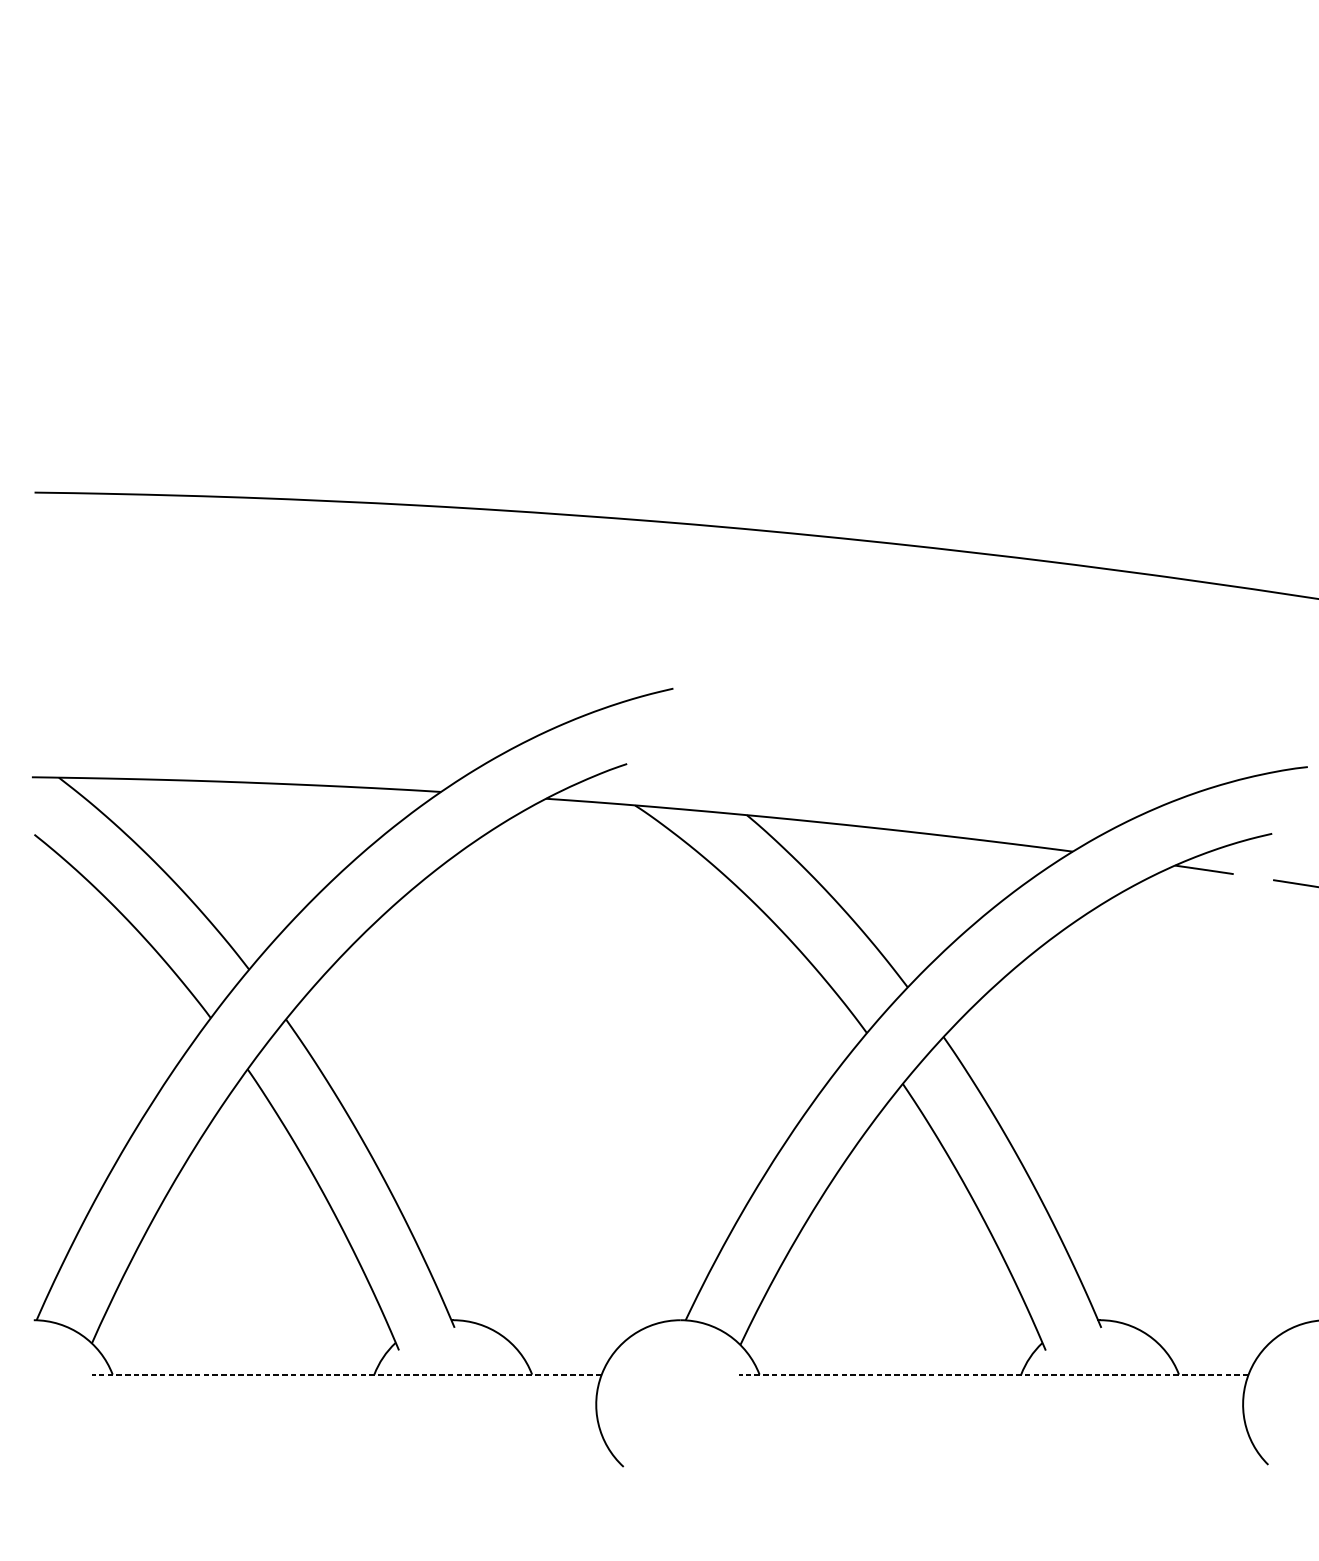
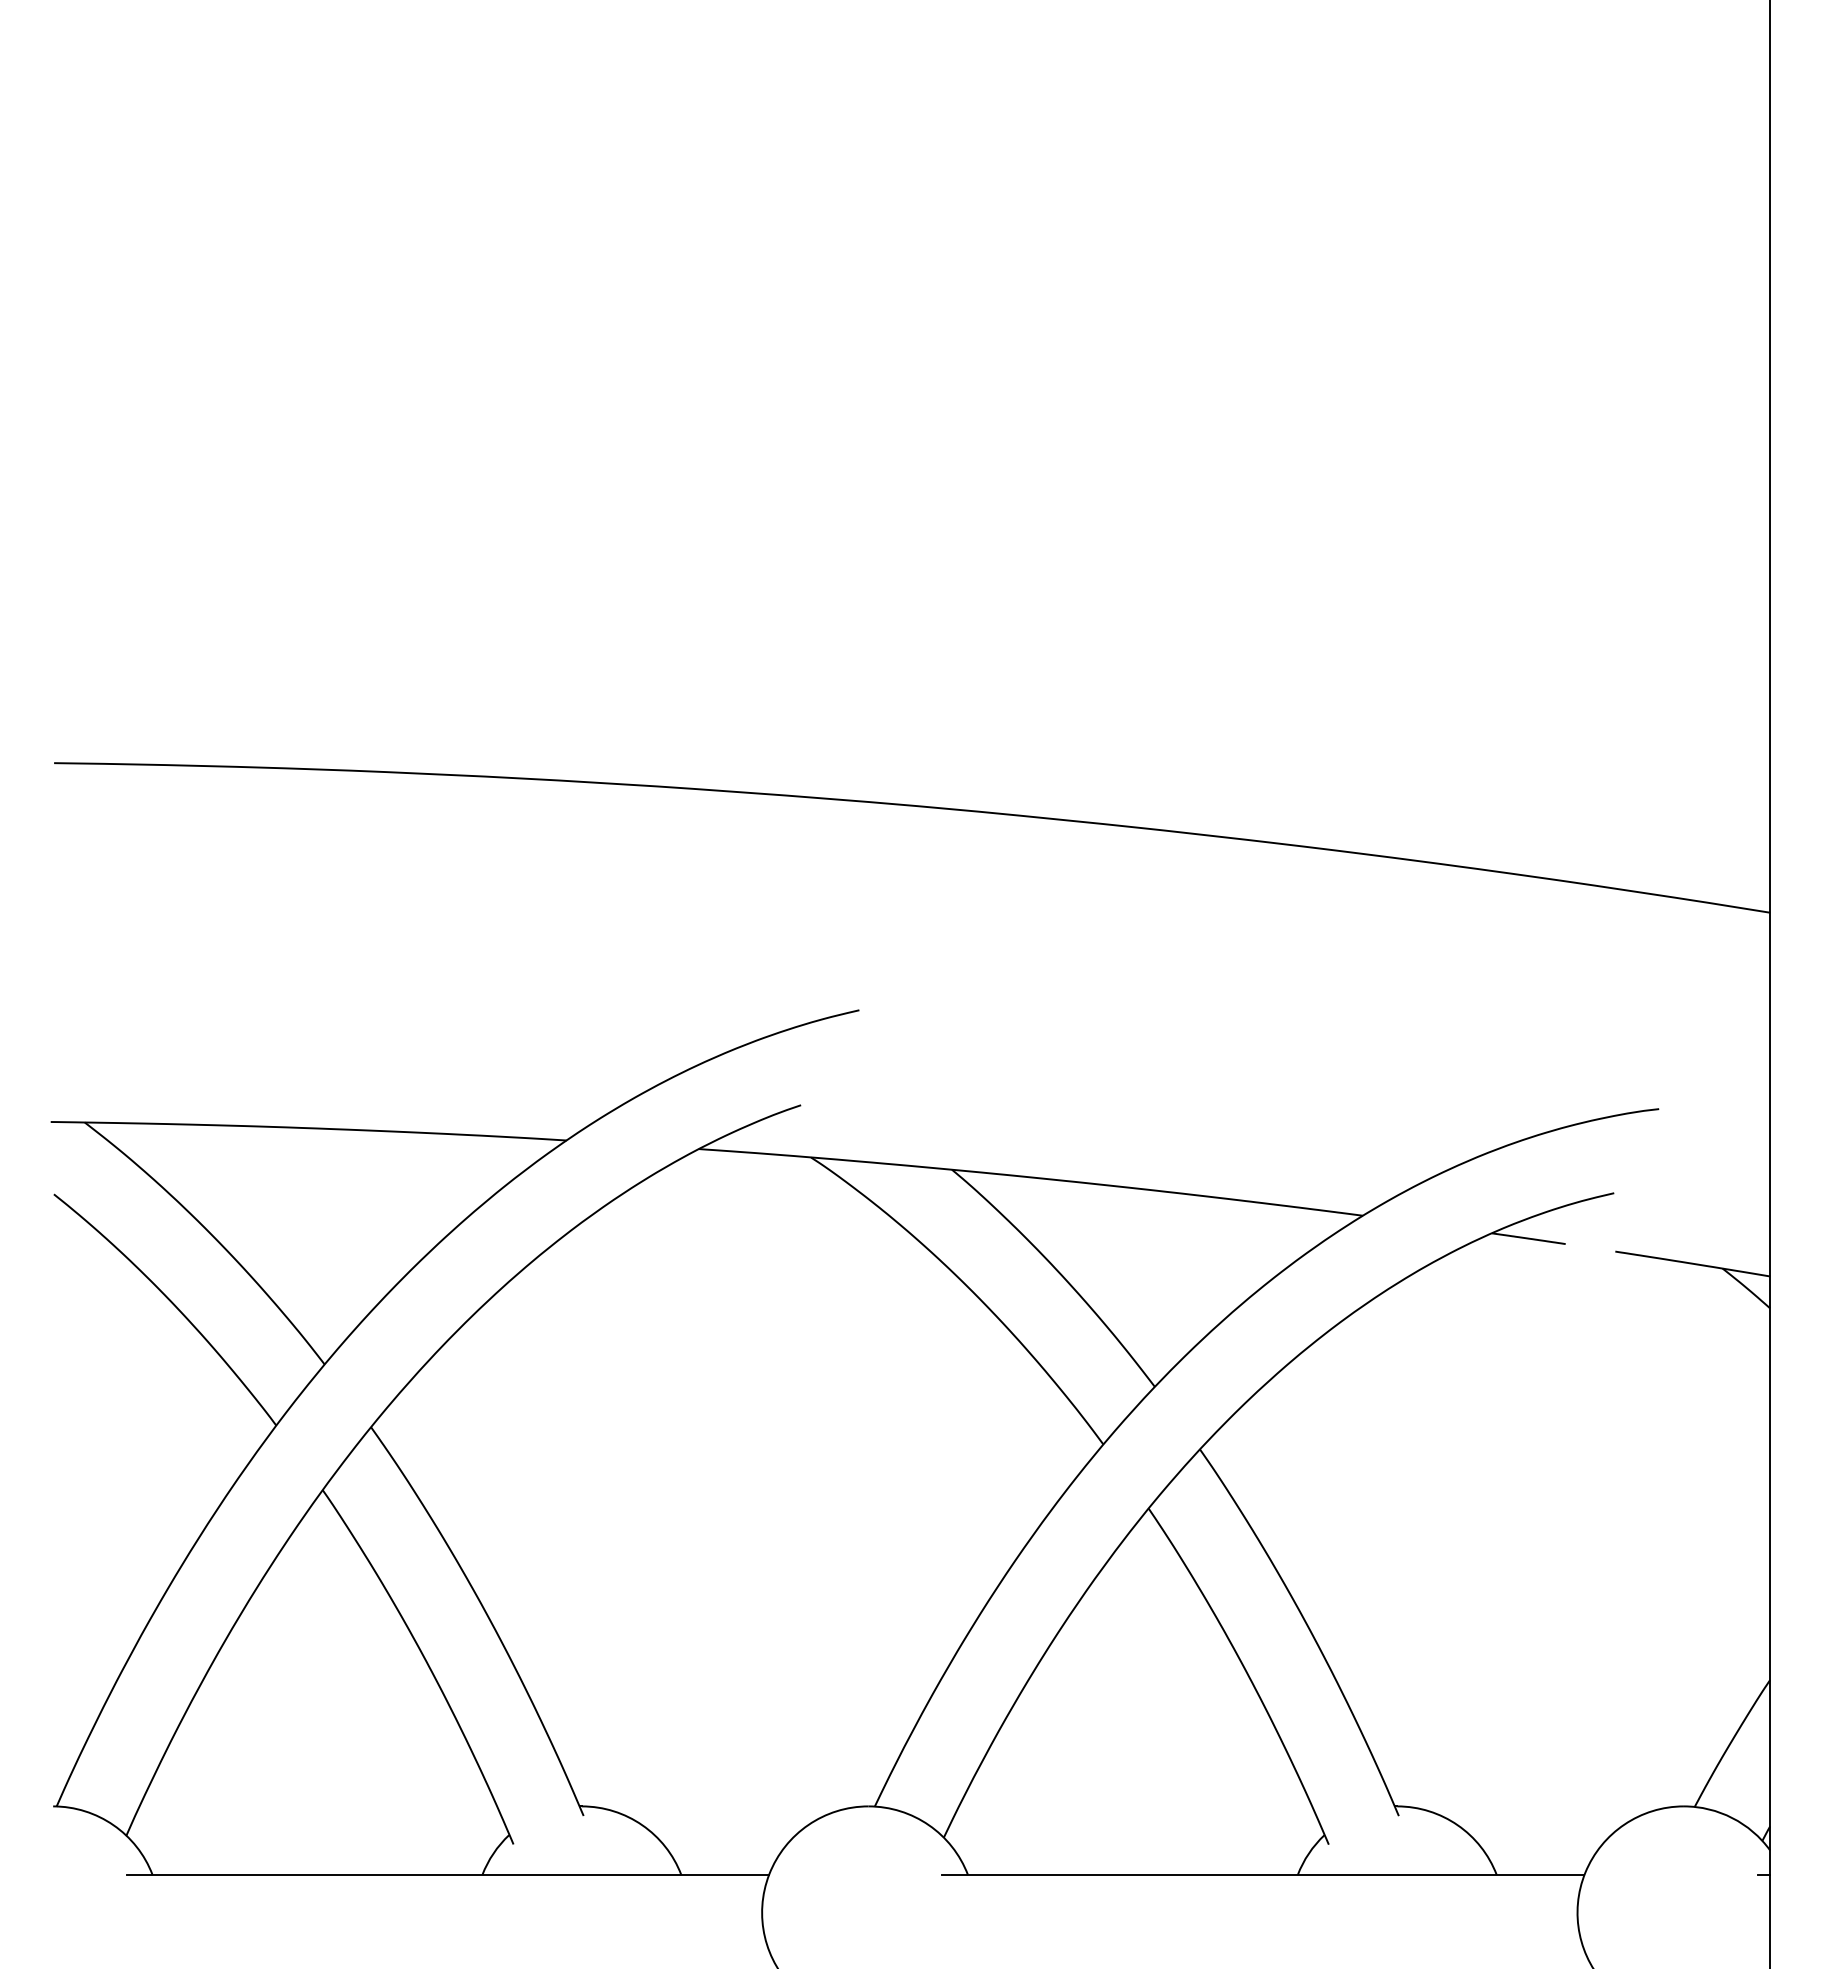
line: (346, 1374) -> (447, 1874), dashed -> solid
line: (993, 1374) -> (1262, 1874), dashed -> solid

